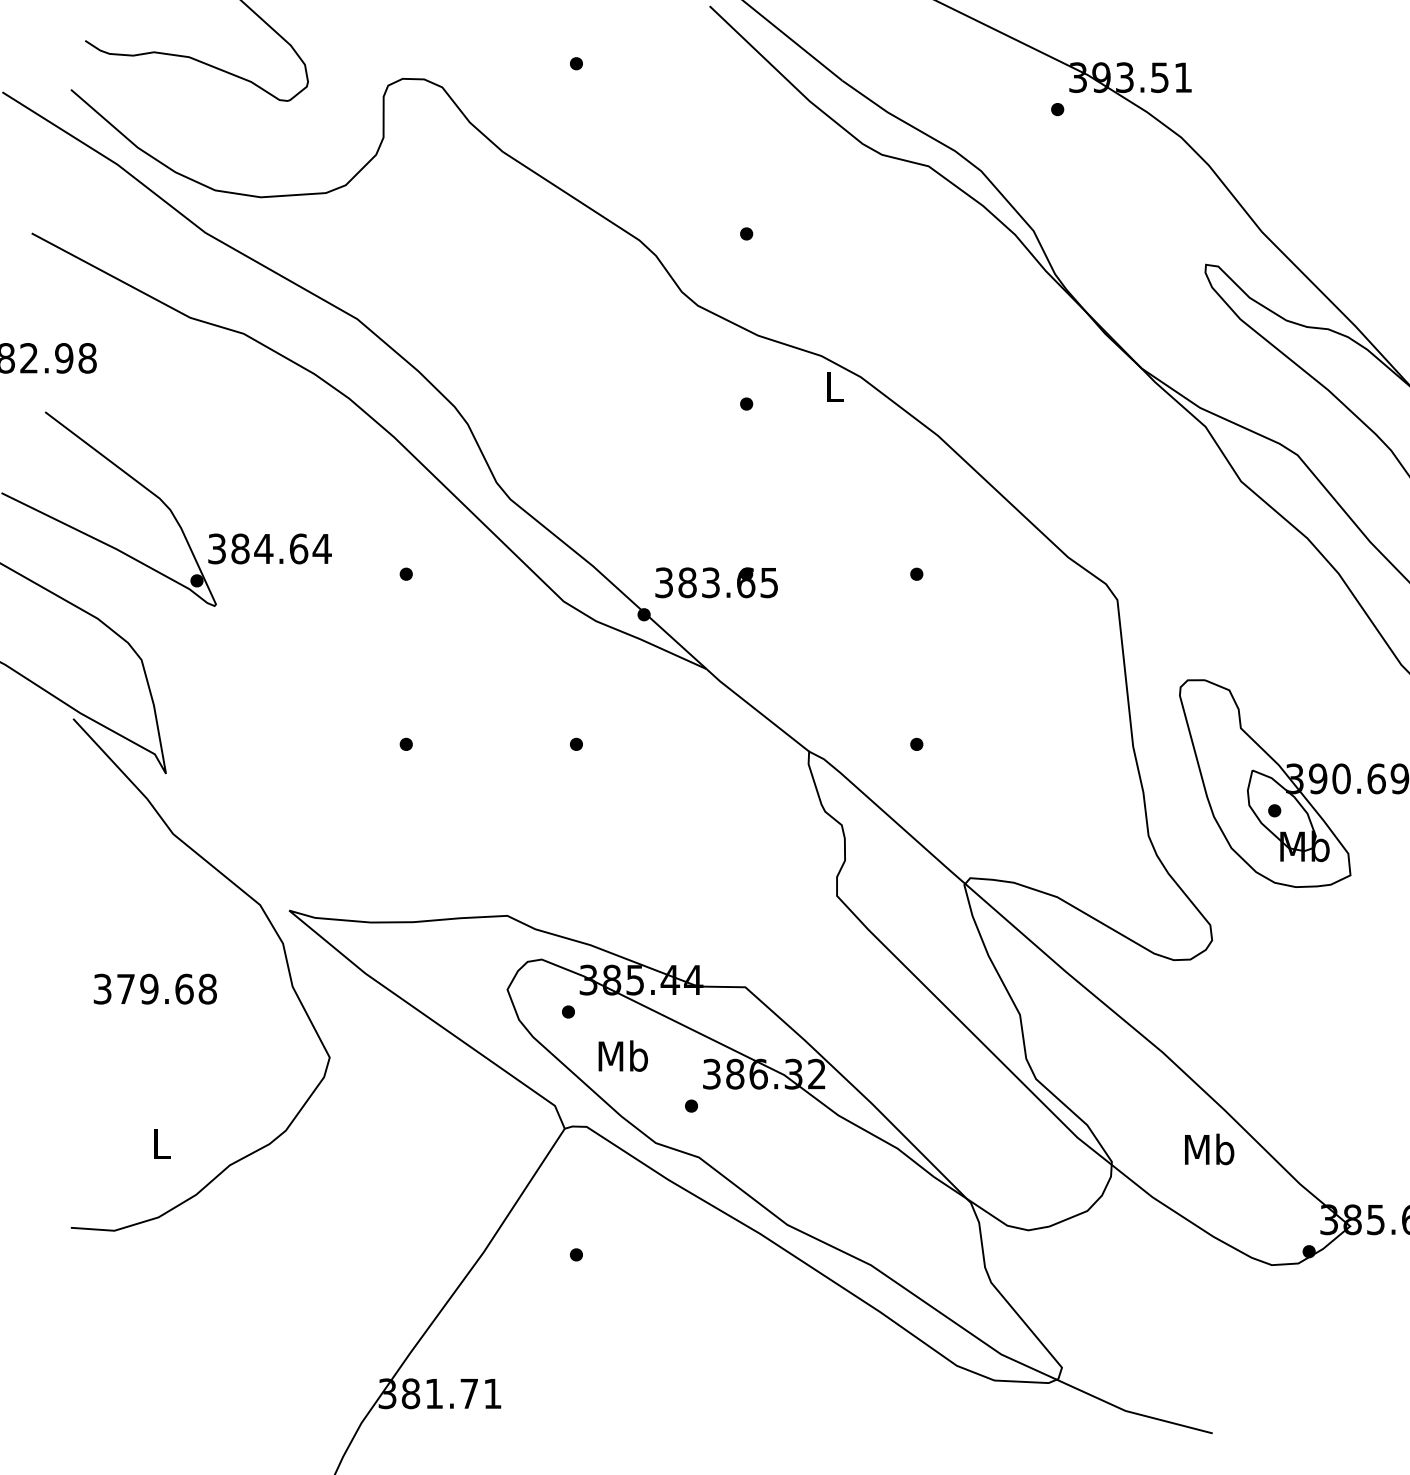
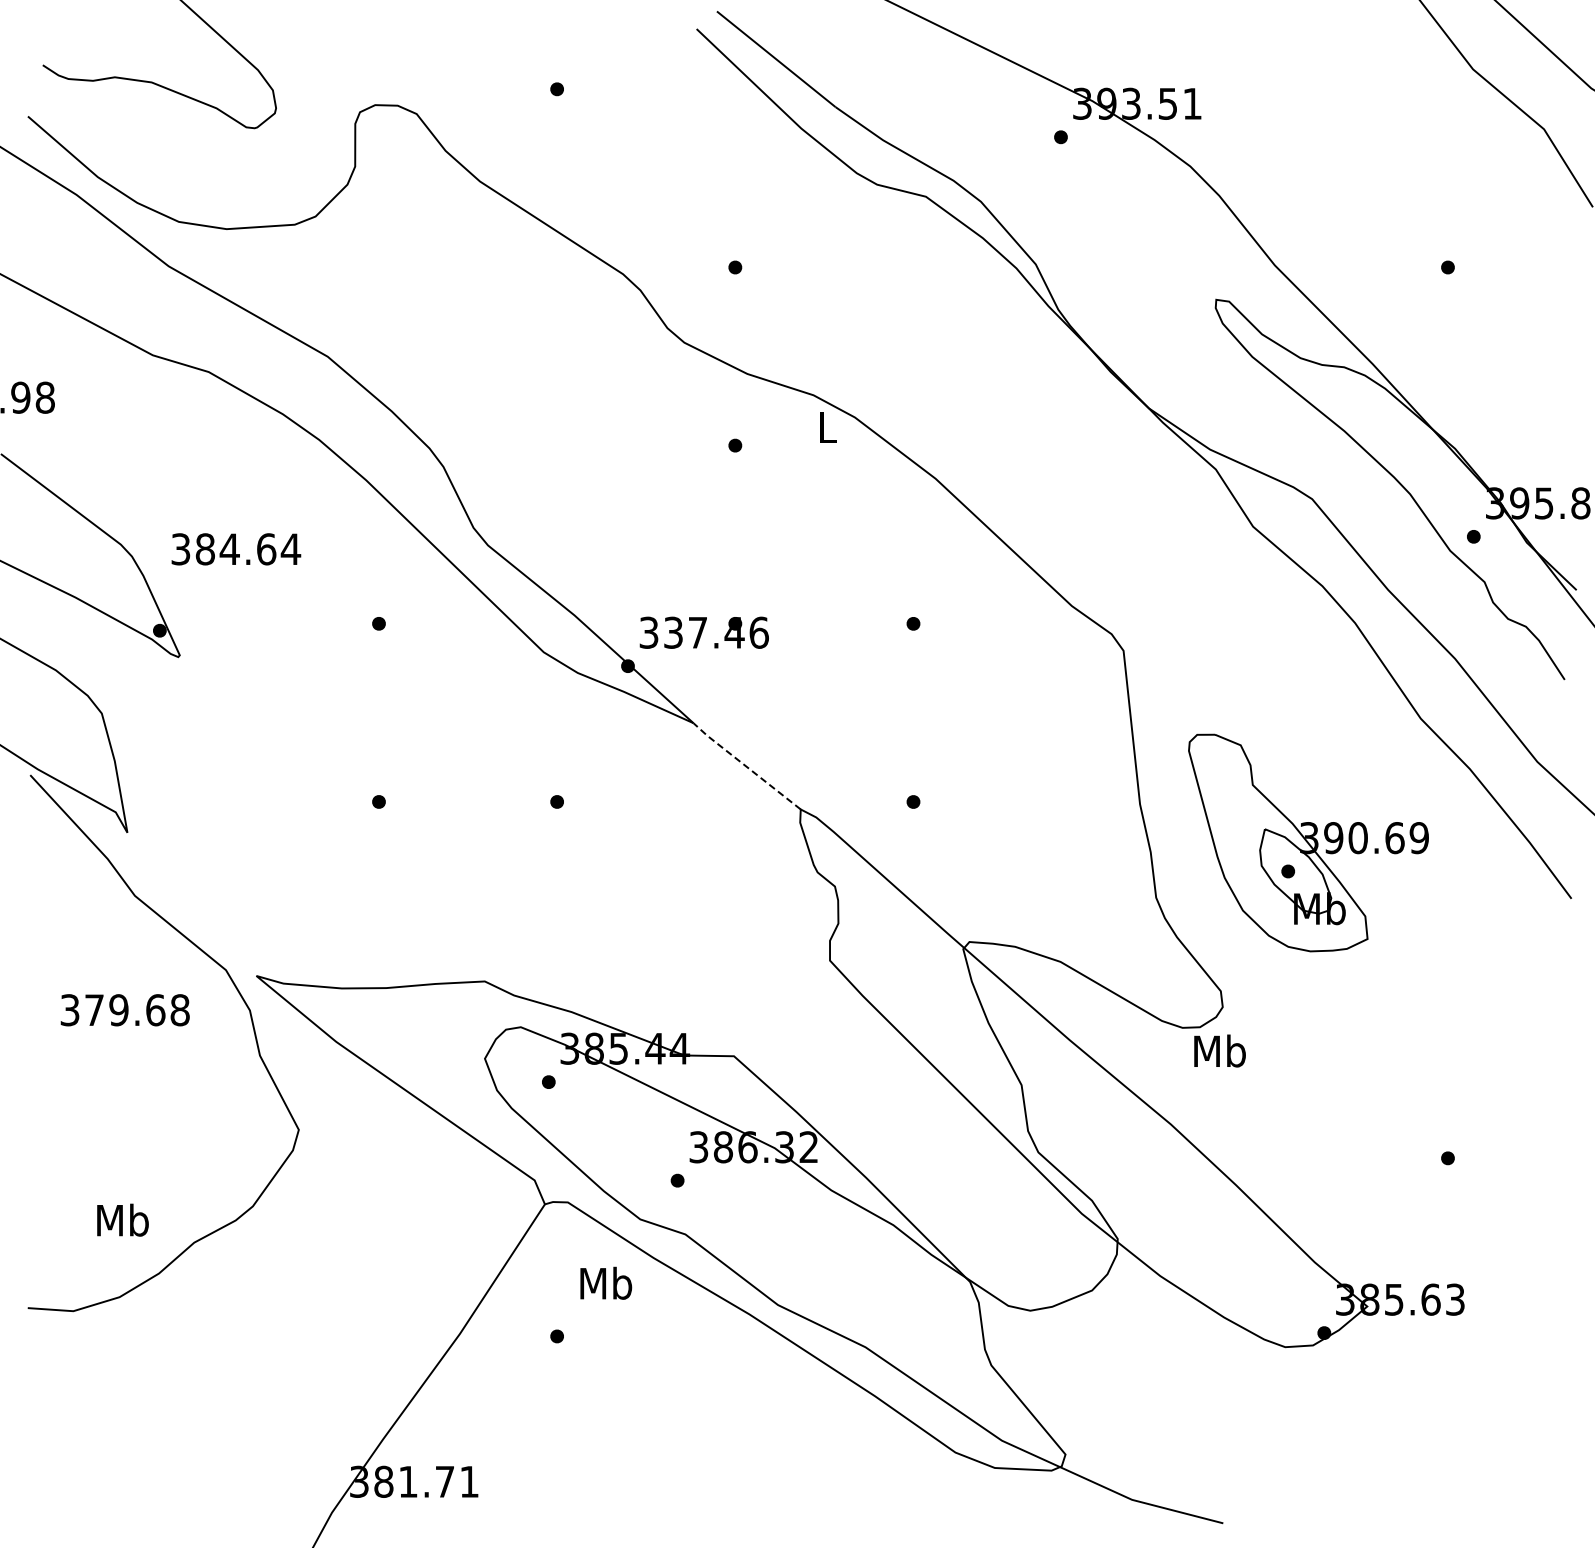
text: (270, 549) -> (236, 549), moved
text: (728, 582) -> (716, 632), 383.65 -> 337.46
line: (756, 710) -> (745, 766), solid -> dashed
text: (154, 989) -> (124, 1010), moved
text: (623, 1055) -> (606, 1282), moved
text: (161, 1143) -> (122, 1219), L -> Mb
text: (1209, 1148) -> (1219, 1050), moved

